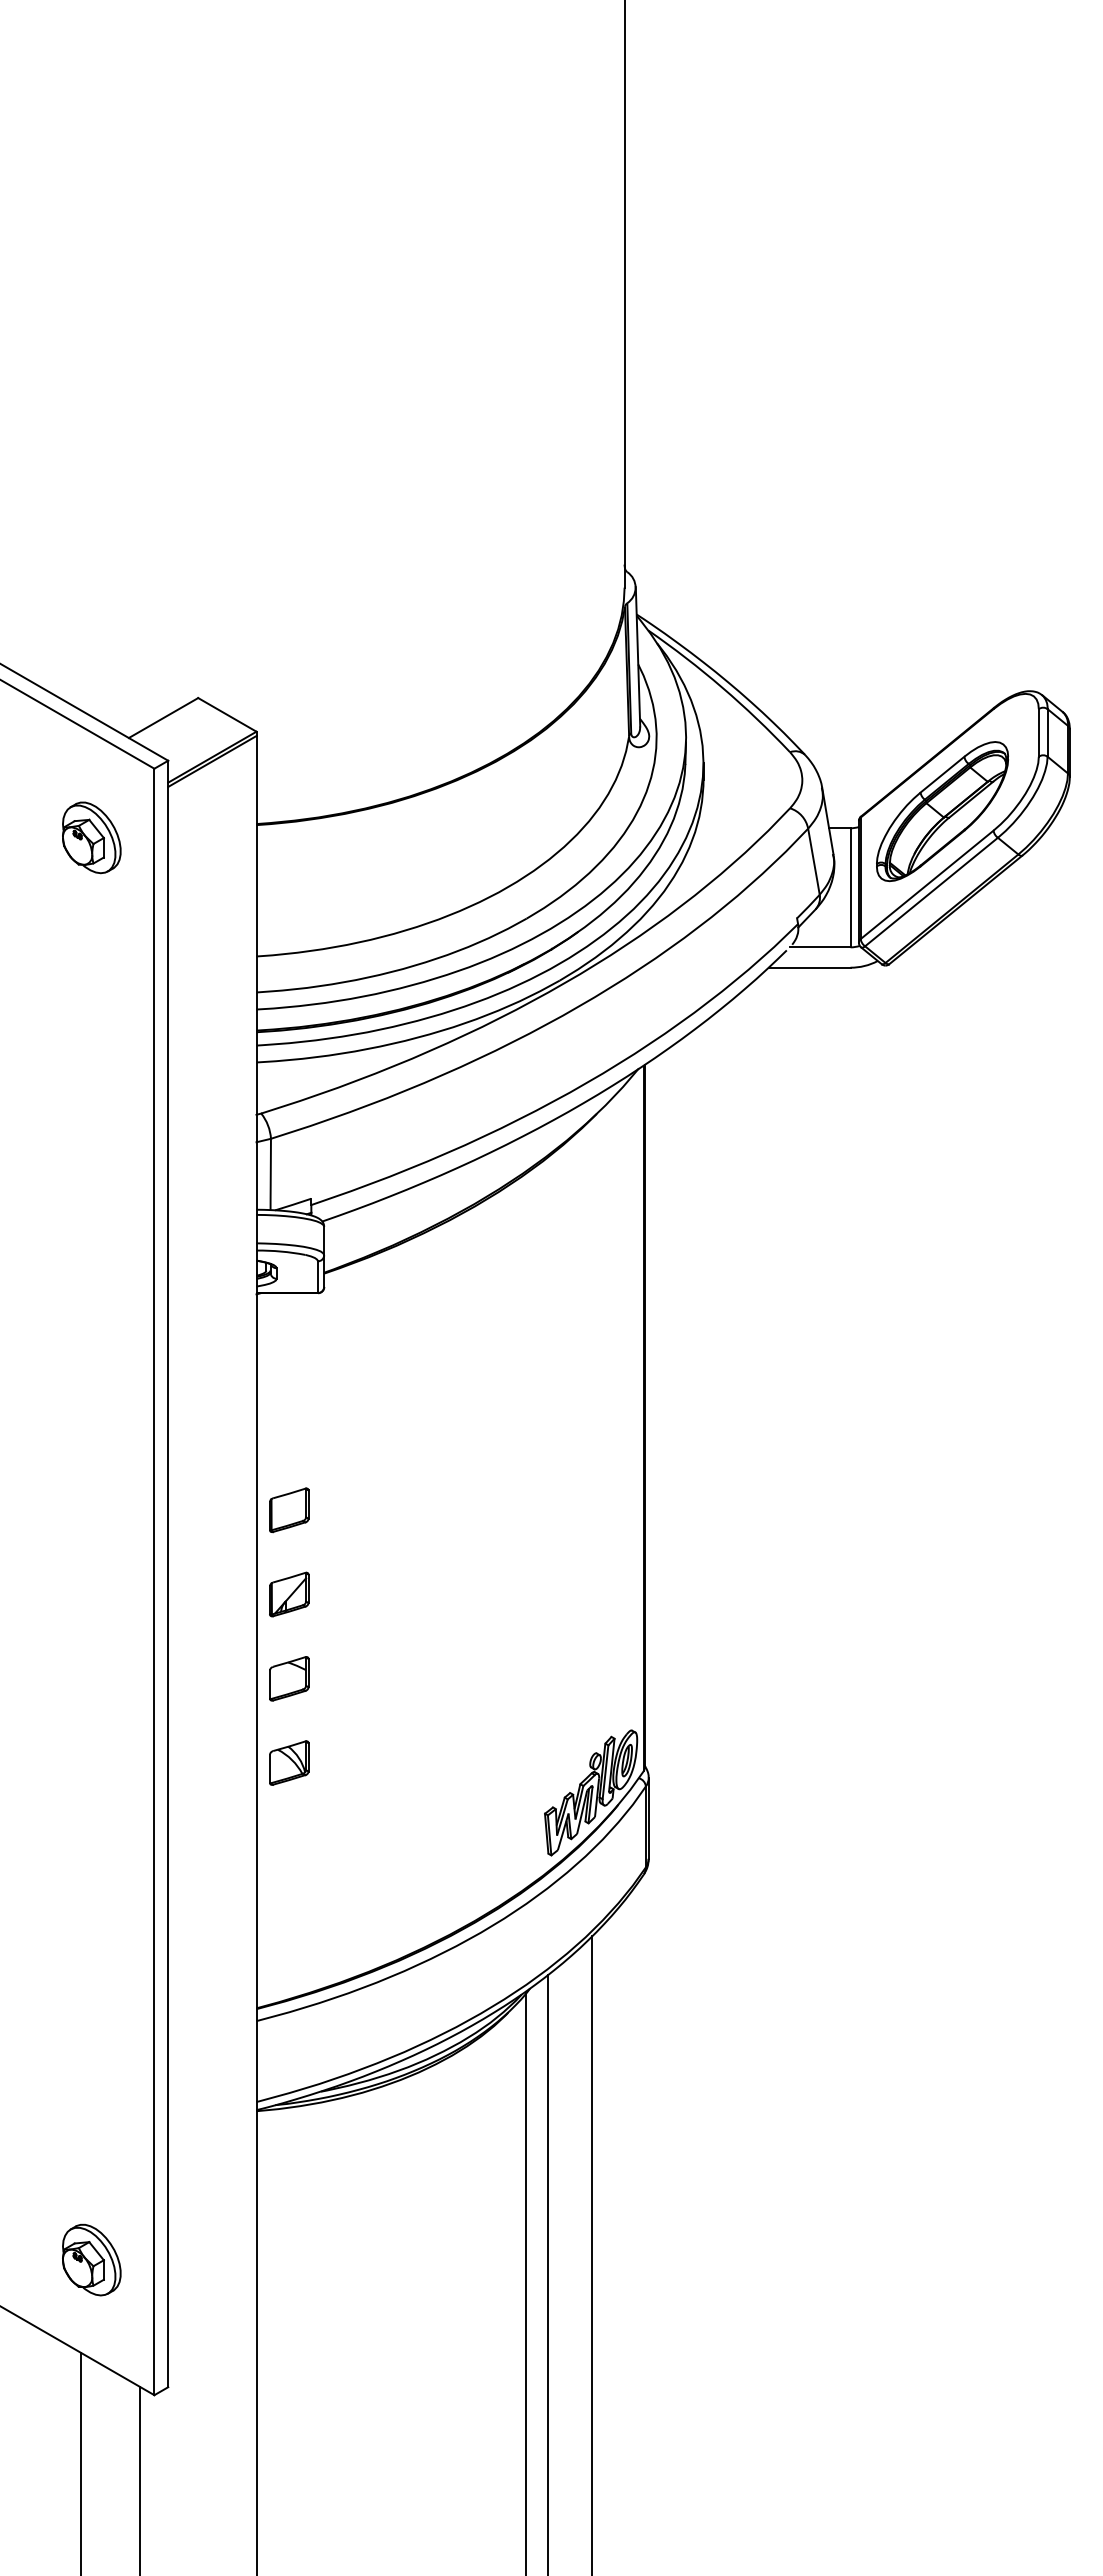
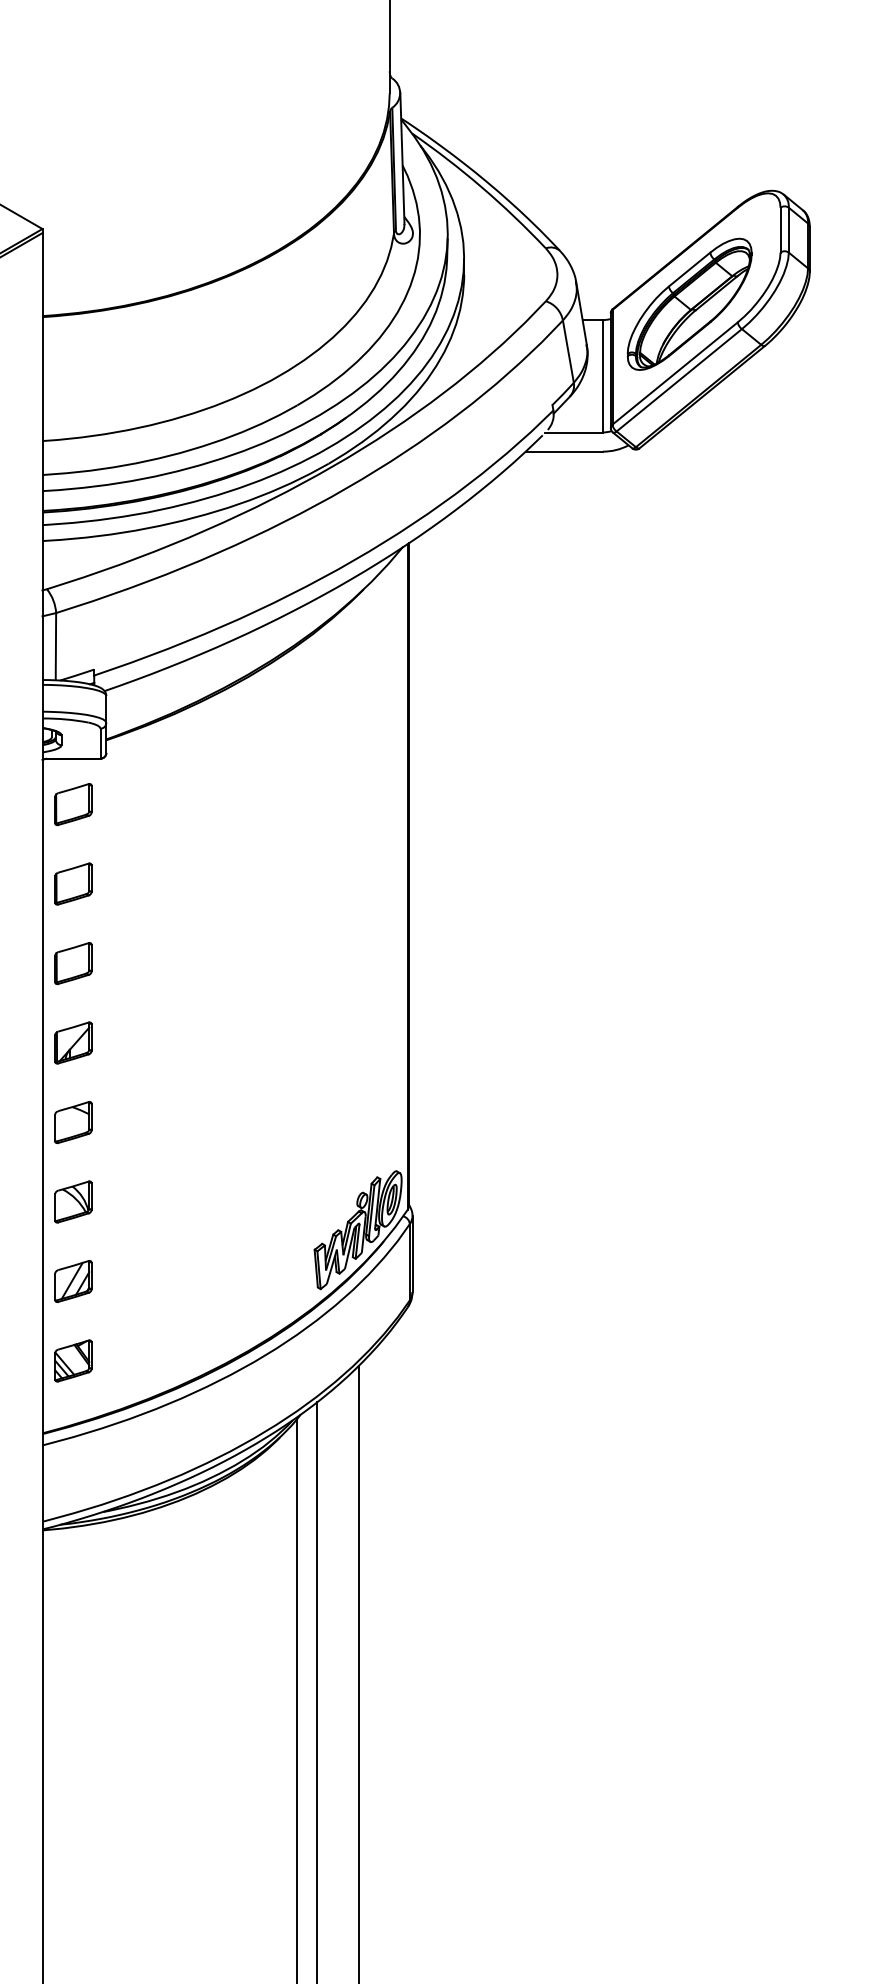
part: (289, 1341) -> (73, 804), added
part: (289, 1425) -> (73, 883), added
part: (289, 1847) -> (73, 1281), added
part: (289, 1931) -> (73, 1360), added

